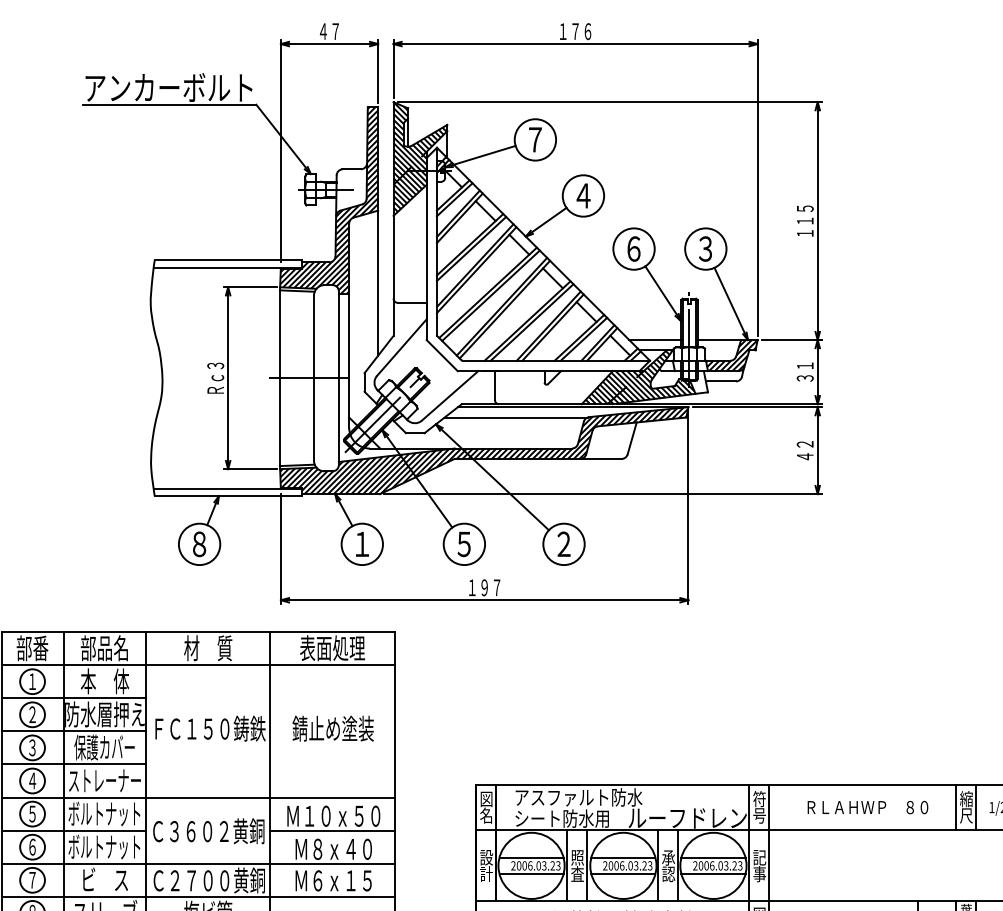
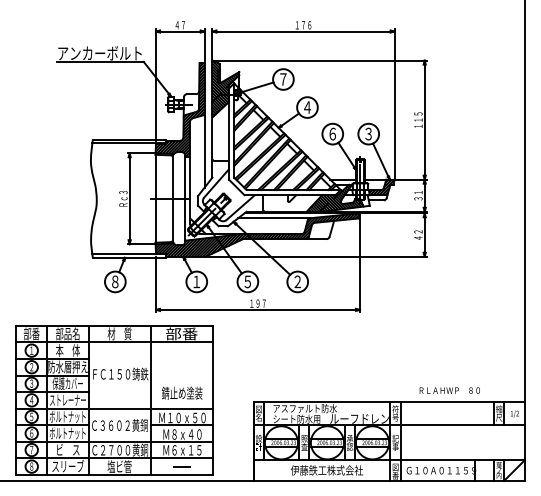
text: (331, 647) -> (181, 333), 表面処理 -> 部番
text: (333, 727) -> (182, 392), moved
text: (867, 807) -> (449, 390), moved

